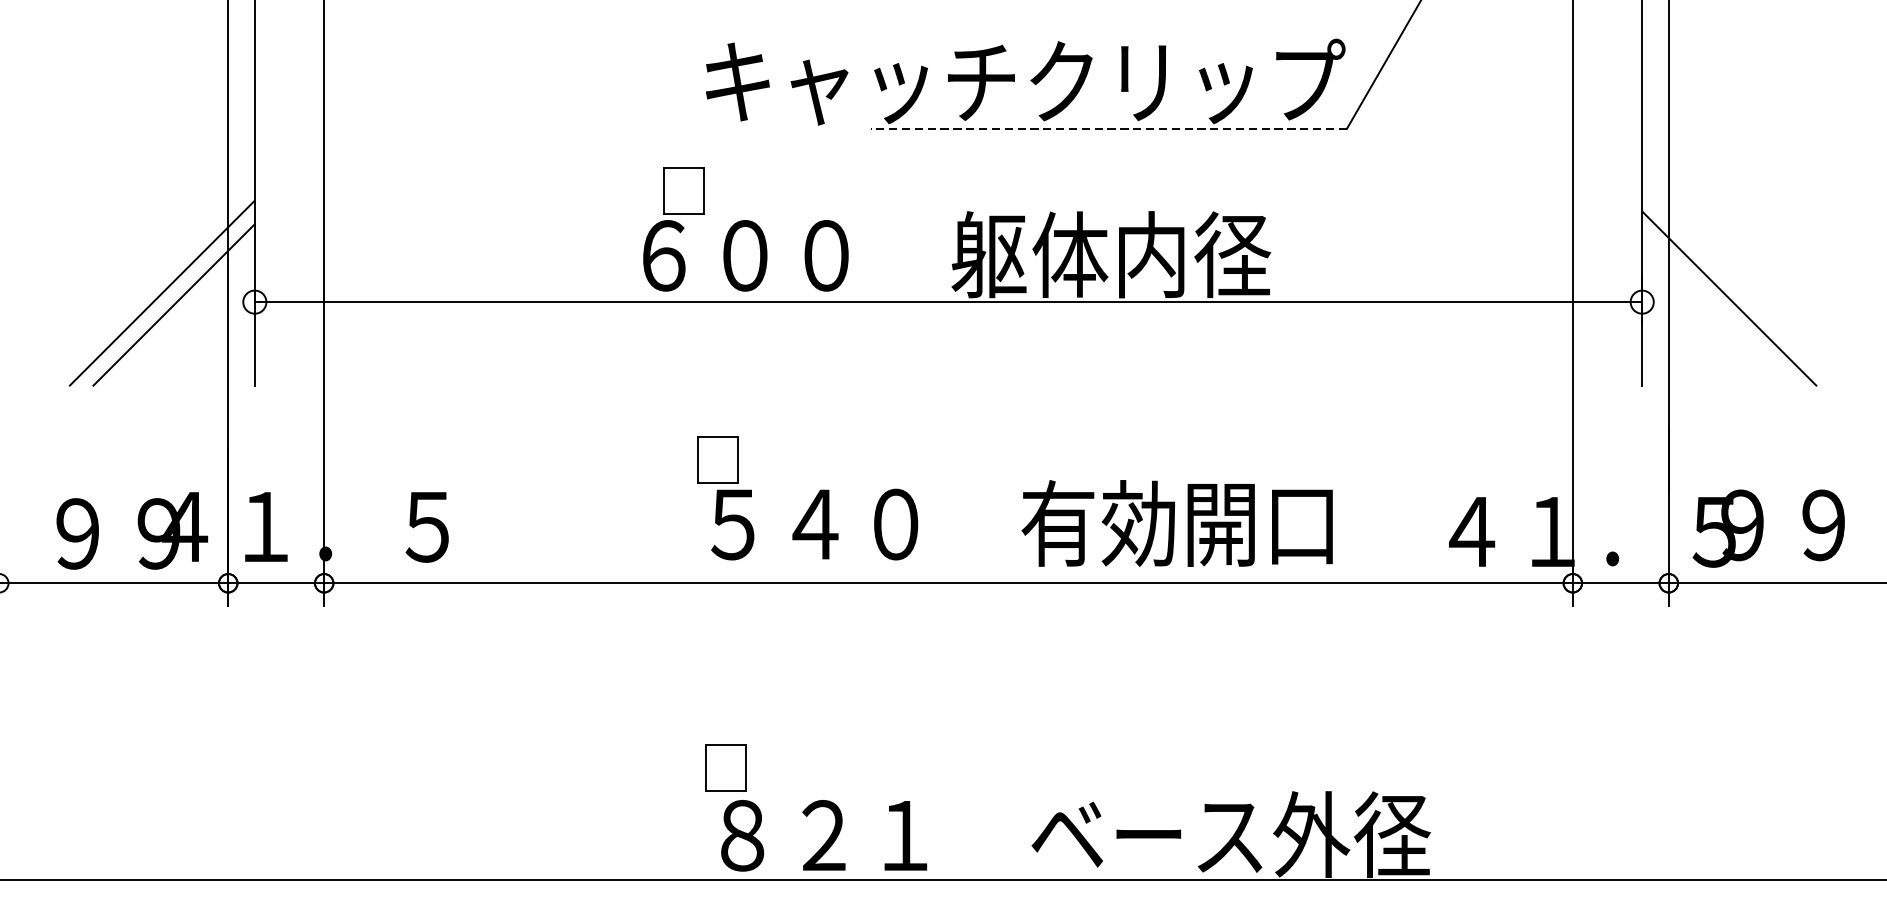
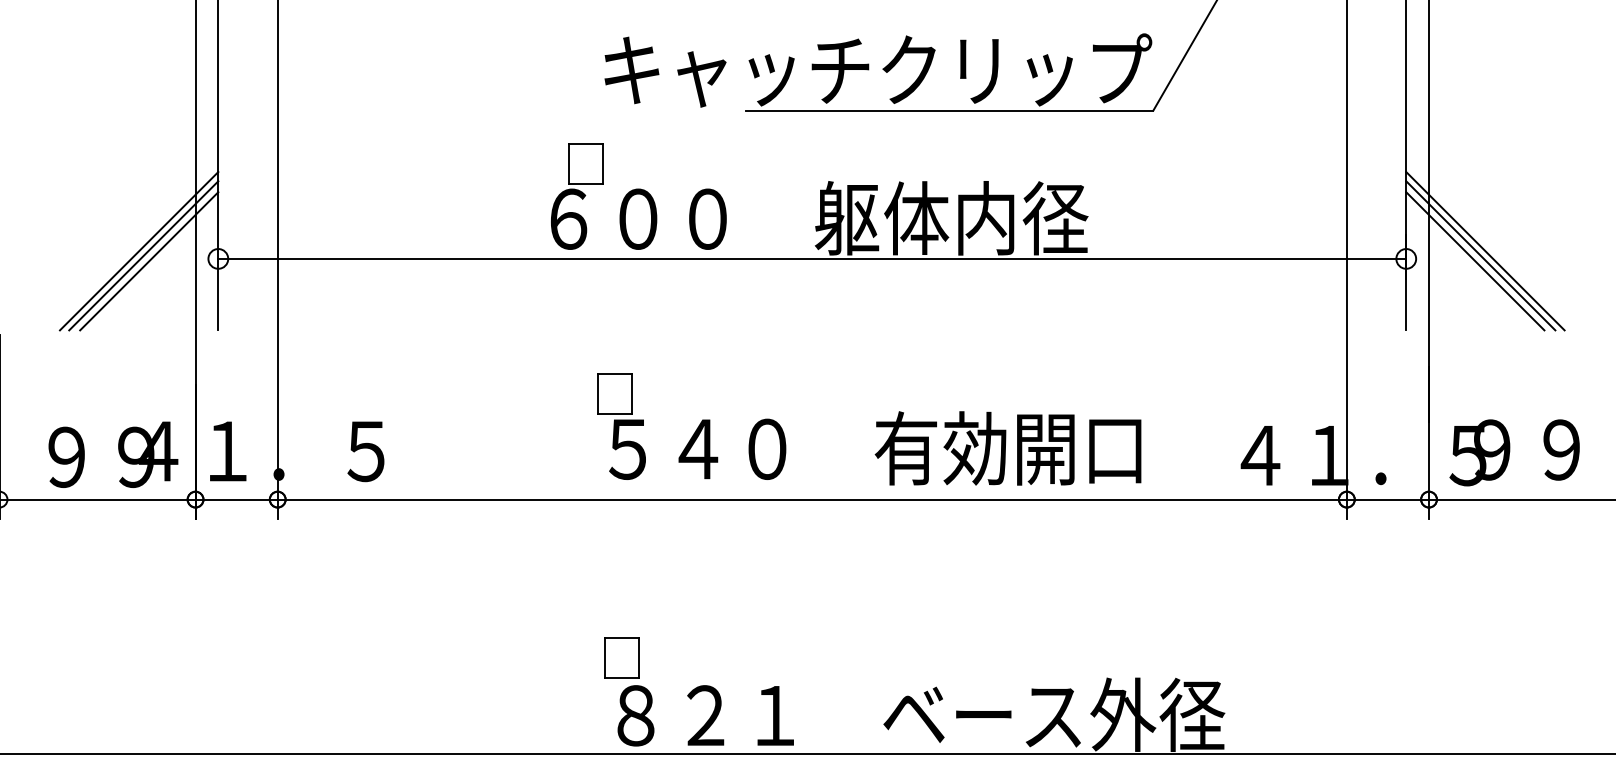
line: (1108, 128) -> (949, 110), dashed -> solid
line: (1734, 293) -> (1485, 251), added
line: (167, 298) -> (143, 255), added
line: (1723, 305) -> (1475, 261), added

